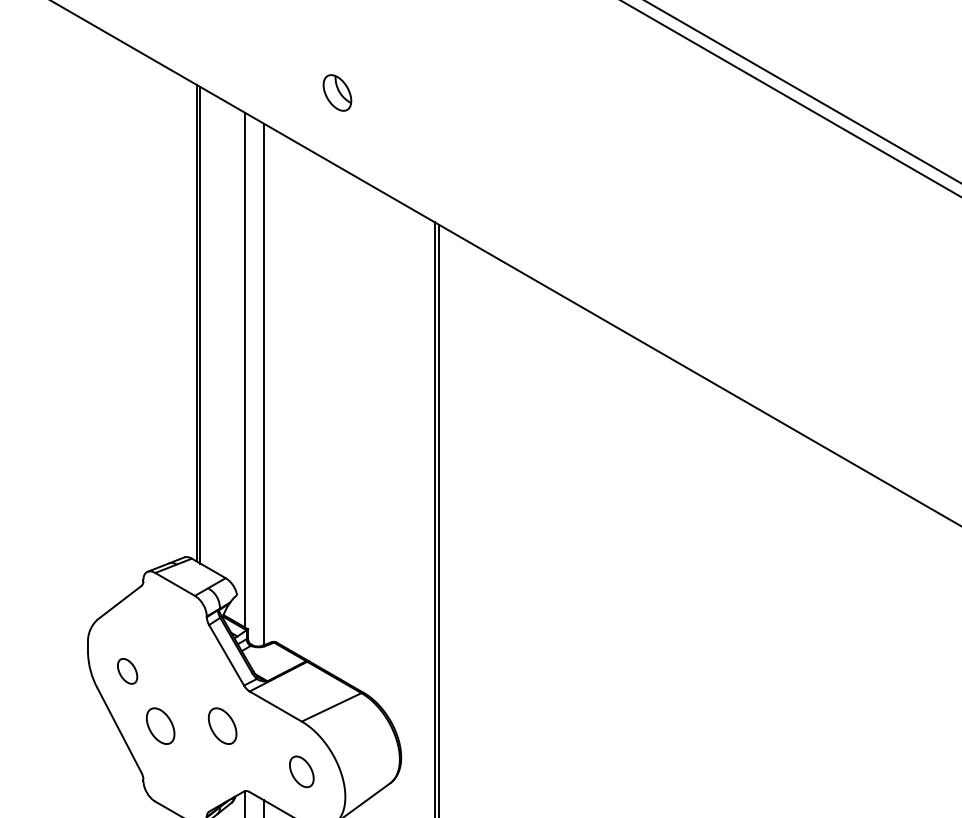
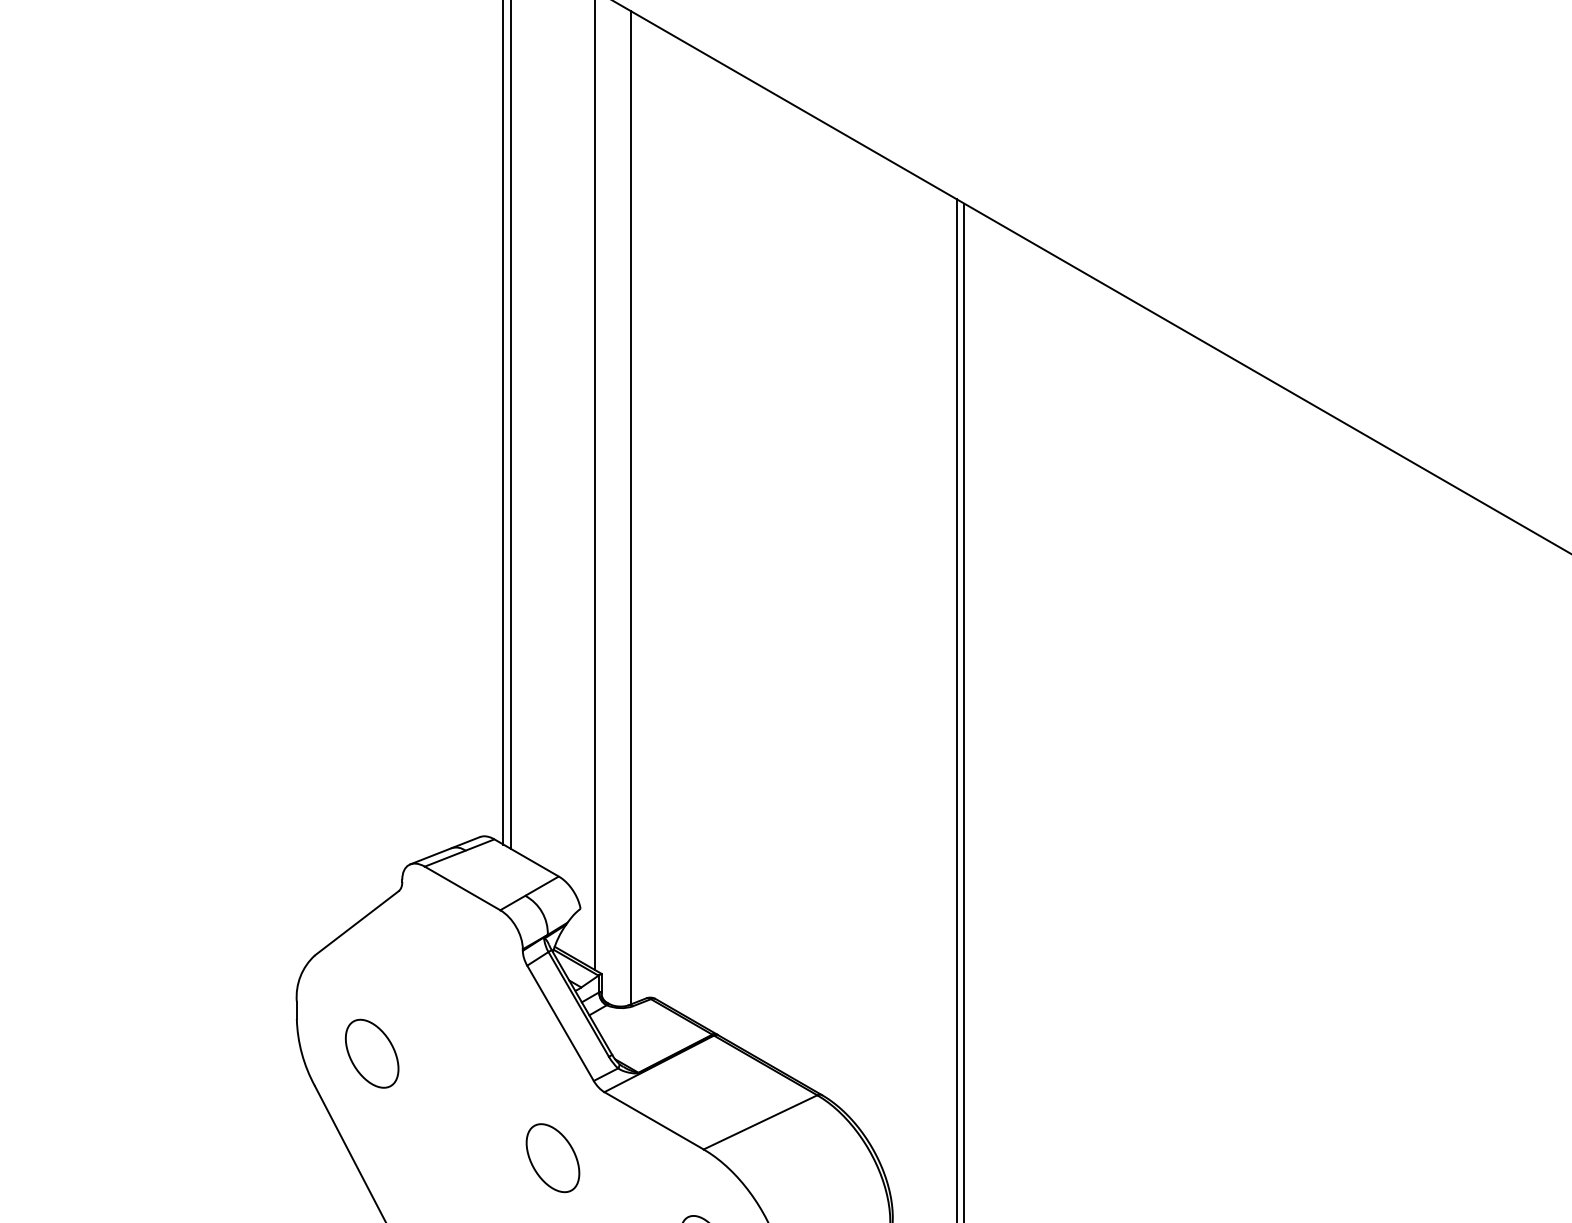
part: (127, 671) -> (371, 1054), size x1.43
part: (160, 725) -> (434, 1156), removed

